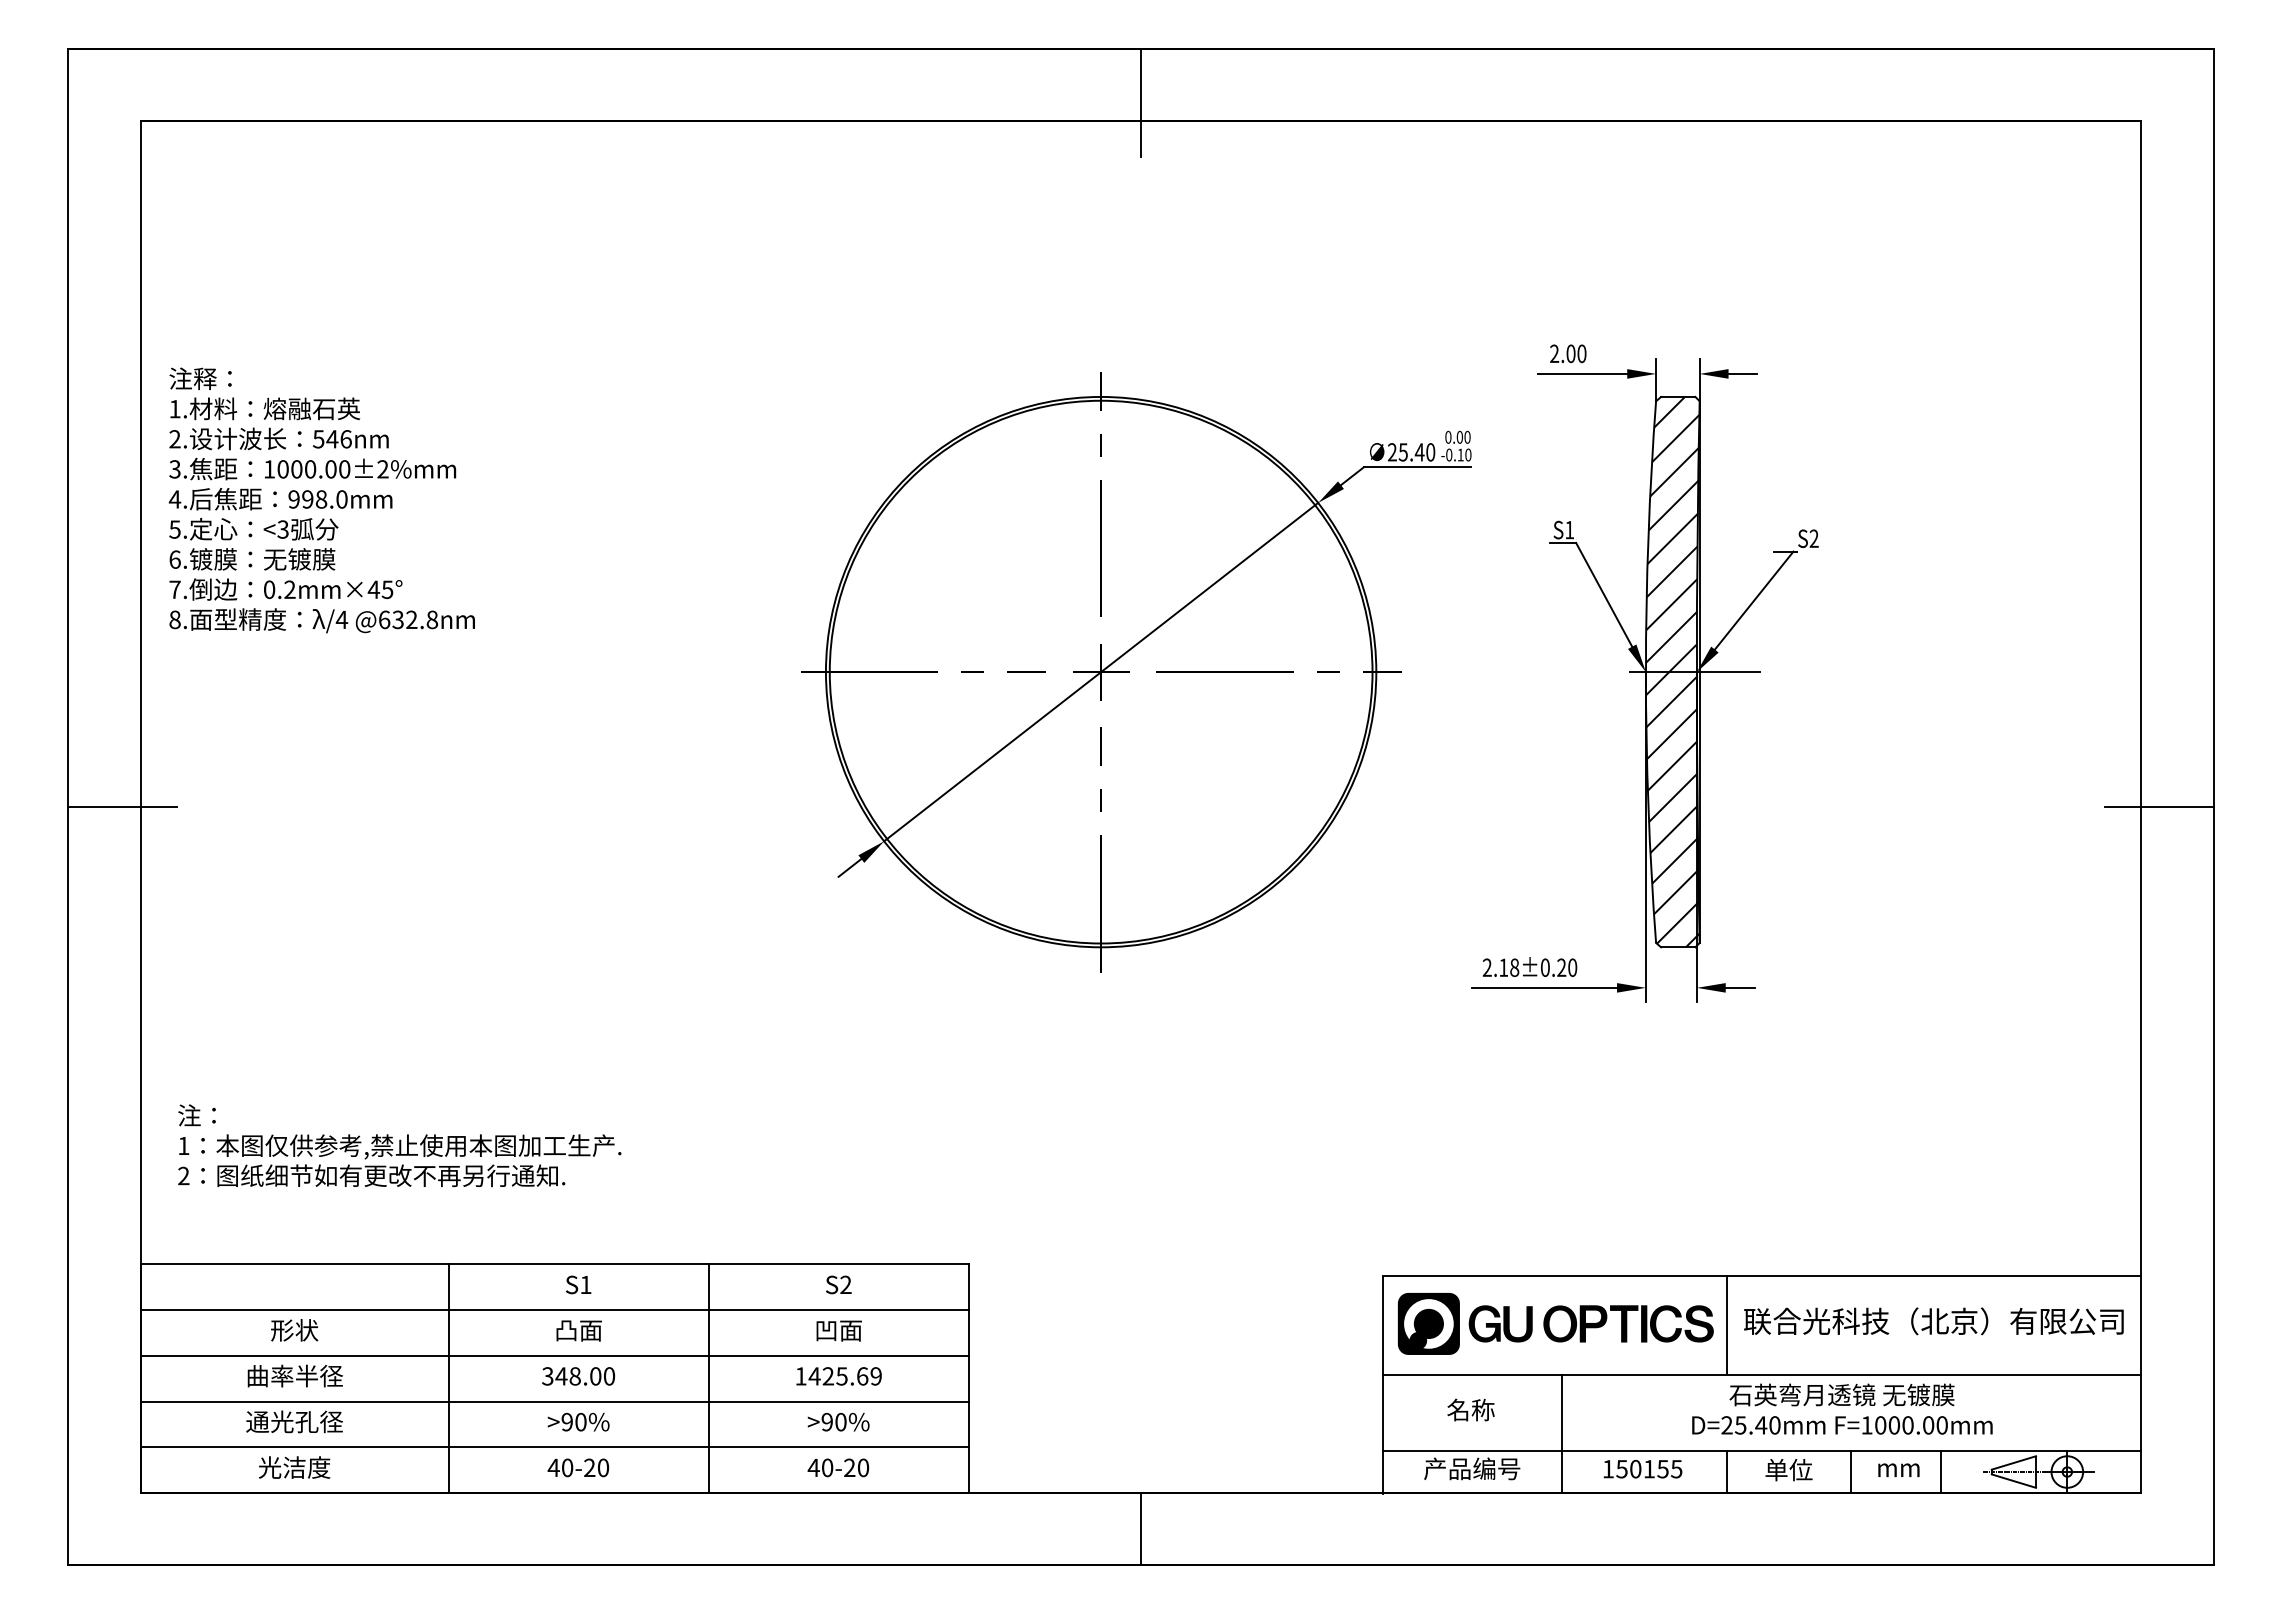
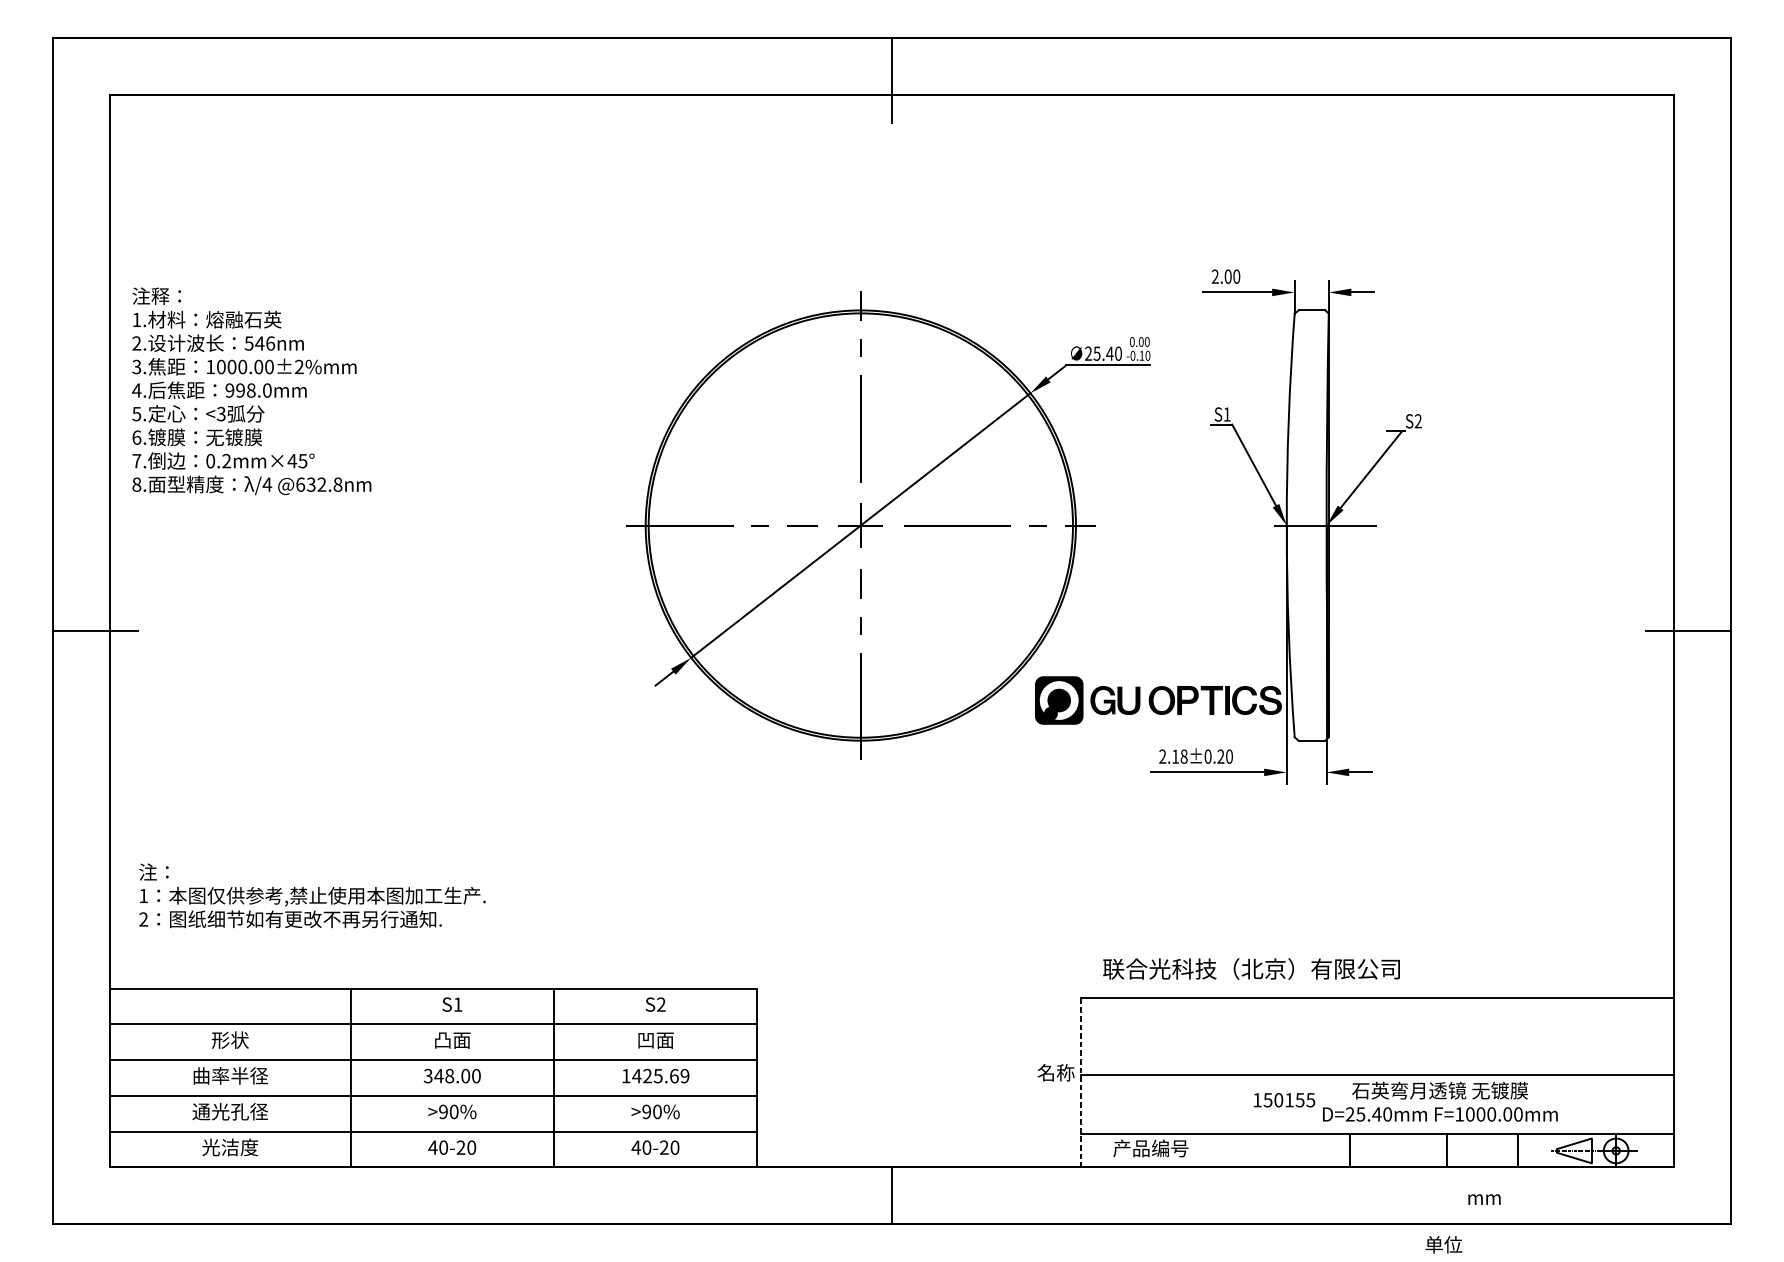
hatch: (1672, 671) -> (1307, 525), removed
text: (1933, 1321) -> (1251, 969), moved
part: (1555, 1323) -> (1158, 700), moved
line: (1727, 1325) -> (1350, 1036), removed
line: (1382, 1384) -> (1080, 1082), solid -> dashed
text: (1470, 1409) -> (1055, 1072), moved
line: (1561, 1434) -> (1220, 1121), removed
text: (1642, 1469) -> (1284, 1100), moved
text: (1788, 1470) -> (1443, 1245), moved
text: (1898, 1470) -> (1484, 1199), moved

